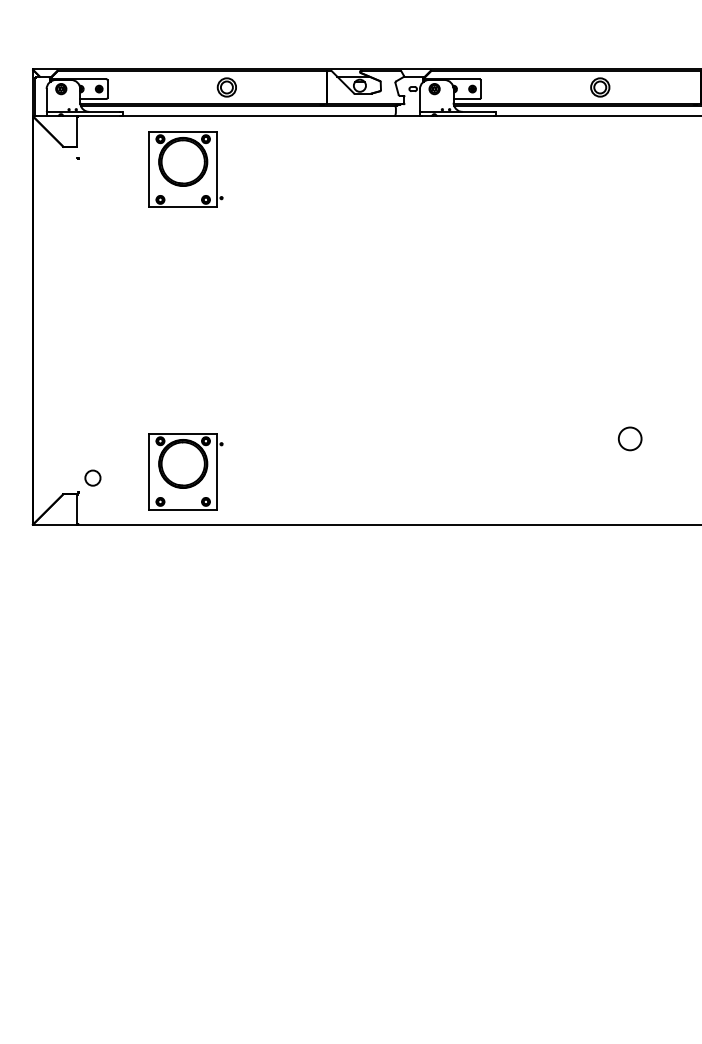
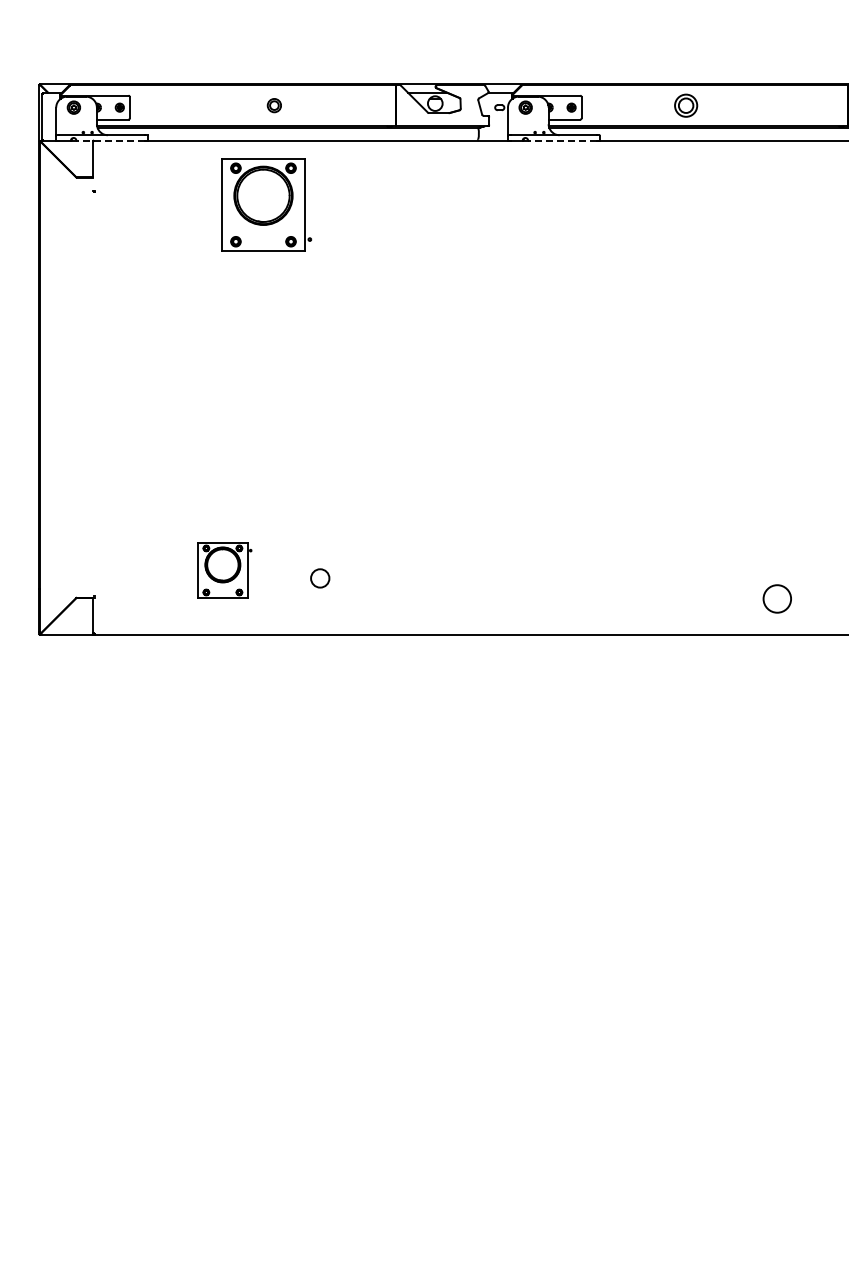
part: (227, 87) -> (274, 105), size x0.6
part: (600, 87) -> (686, 105), moved
line: (91, 116) -> (110, 140), solid -> dashed
line: (465, 116) -> (562, 140), solid -> dashed
part: (185, 169) -> (266, 204), moved
circle: (629, 438) -> (776, 598), moved
part: (185, 471) -> (224, 570), size x0.6
circle: (93, 478) -> (320, 578), moved

